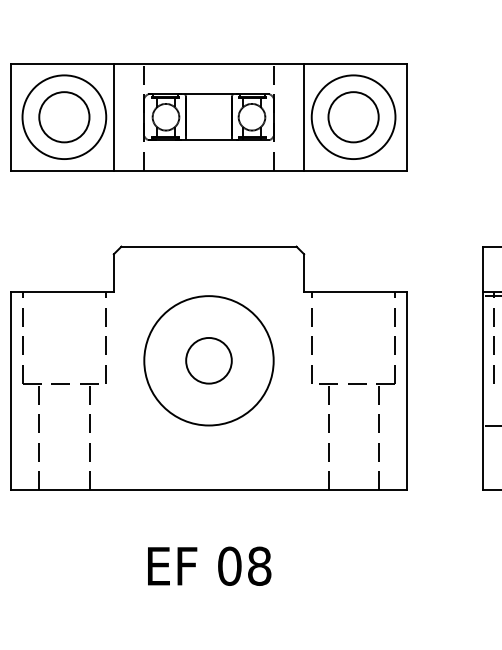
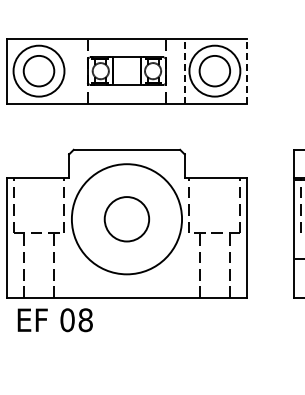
line: (114, 116) -> (69, 70), removed
line: (303, 116) -> (184, 70), solid -> dashed
line: (407, 116) -> (247, 70), solid -> dashed
circle: (208, 359) -> (126, 218), size x1.4
circle: (208, 361) -> (126, 219), size x1.6
text: (208, 566) -> (54, 320), moved

